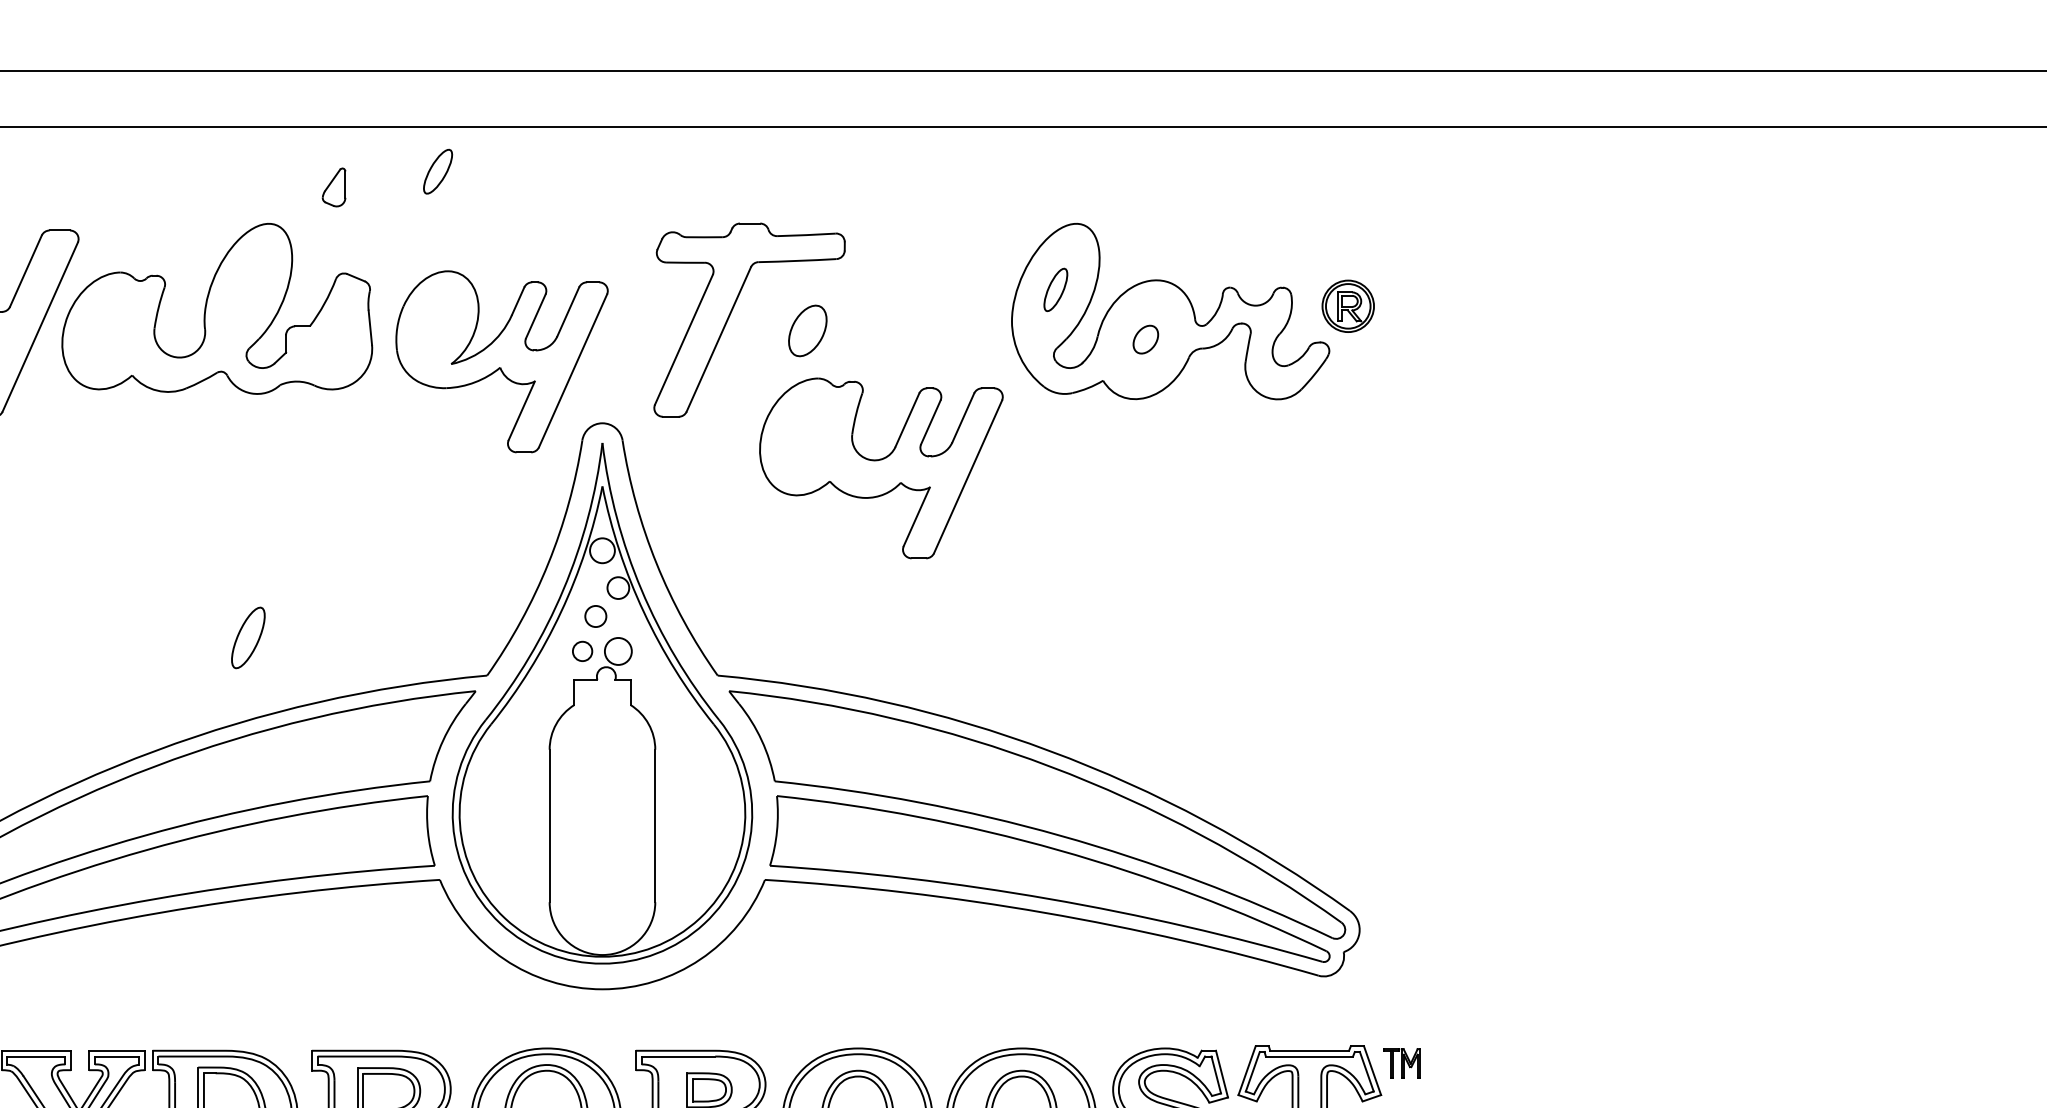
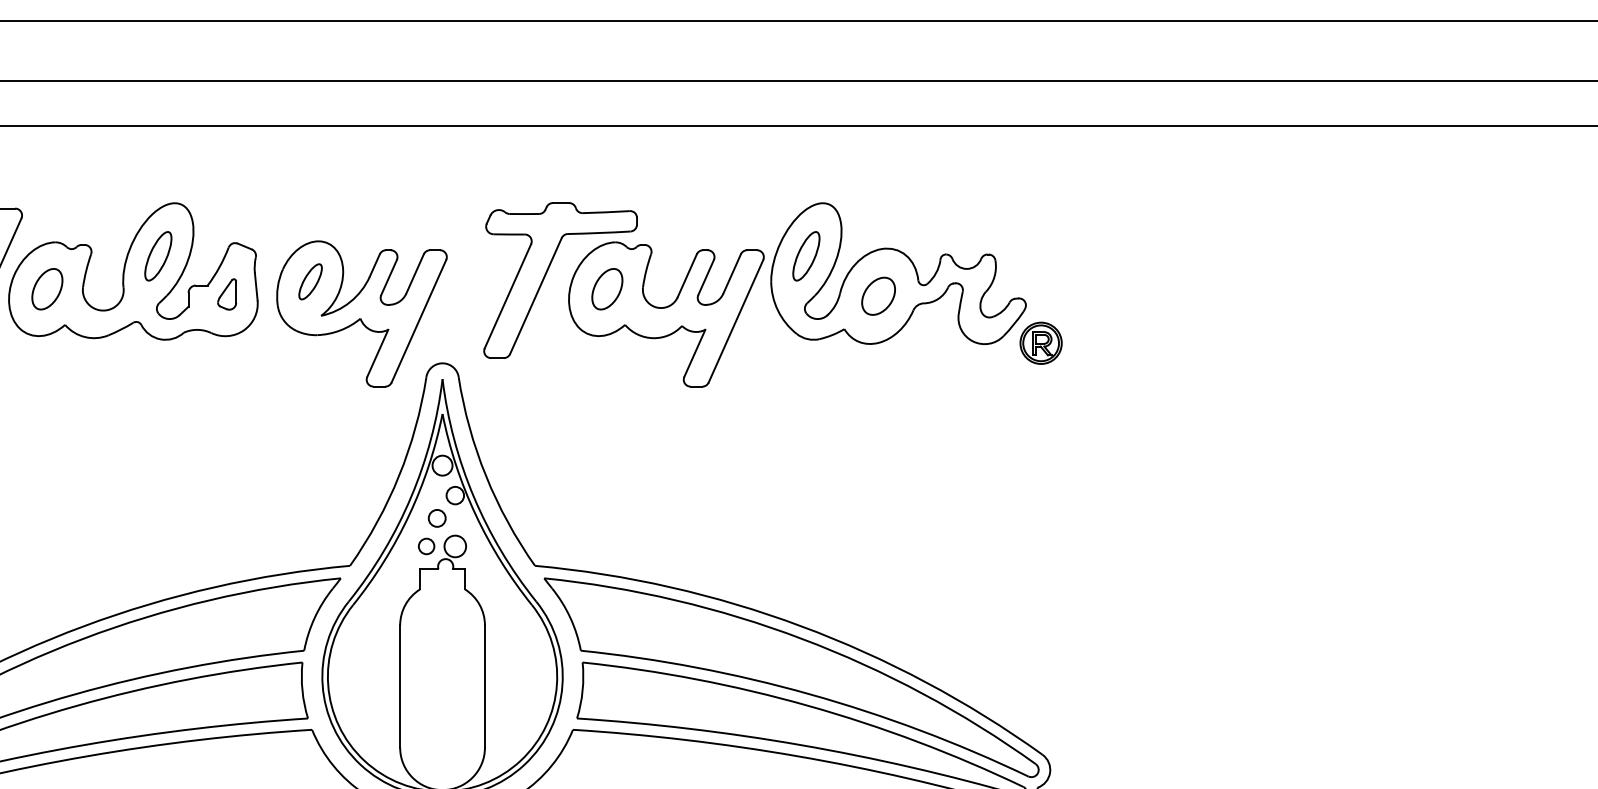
part: (438, 171) -> (310, 281), moved
part: (333, 187) -> (226, 294), moved
part: (1055, 289) -> (806, 255), size x1.43
part: (1347, 305) -> (1040, 342), moved
part: (109, 330) -> (46, 288), added
part: (1145, 339) -> (878, 296), size x1.67
part: (881, 468) -> (666, 314), moved
part: (248, 637) -> (158, 255), moved

